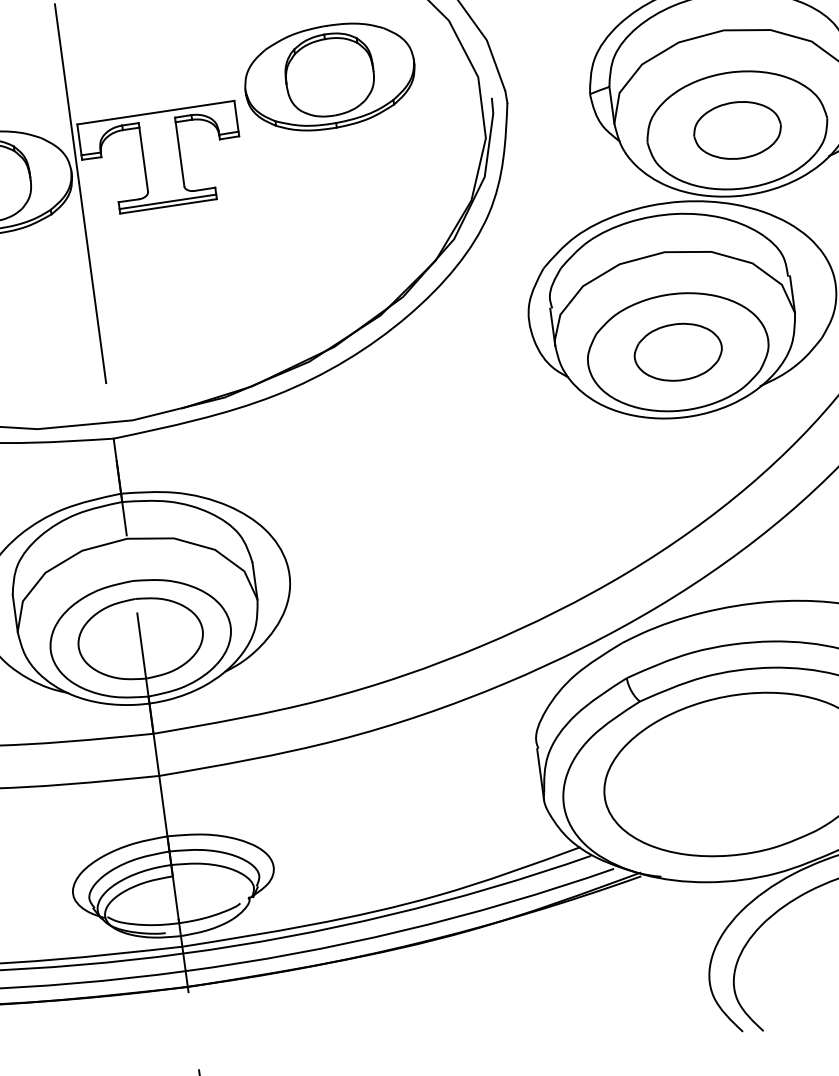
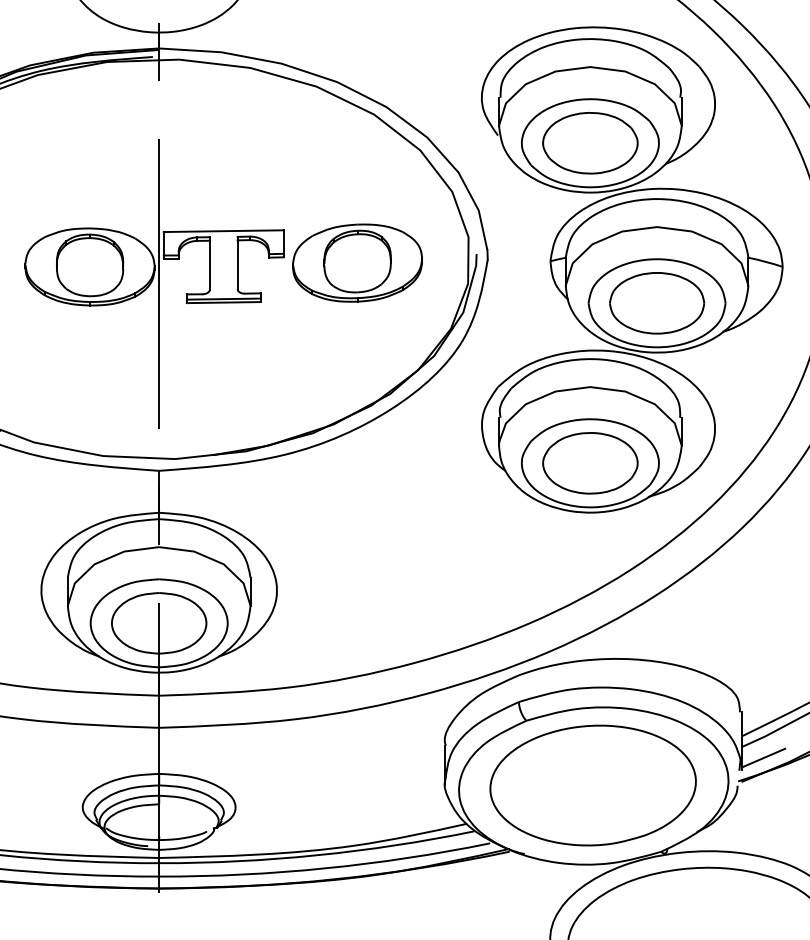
part: (329, 76) -> (357, 262), moved
part: (737, 130) -> (657, 303), size x1.43
part: (678, 352) -> (590, 463), size x1.43

